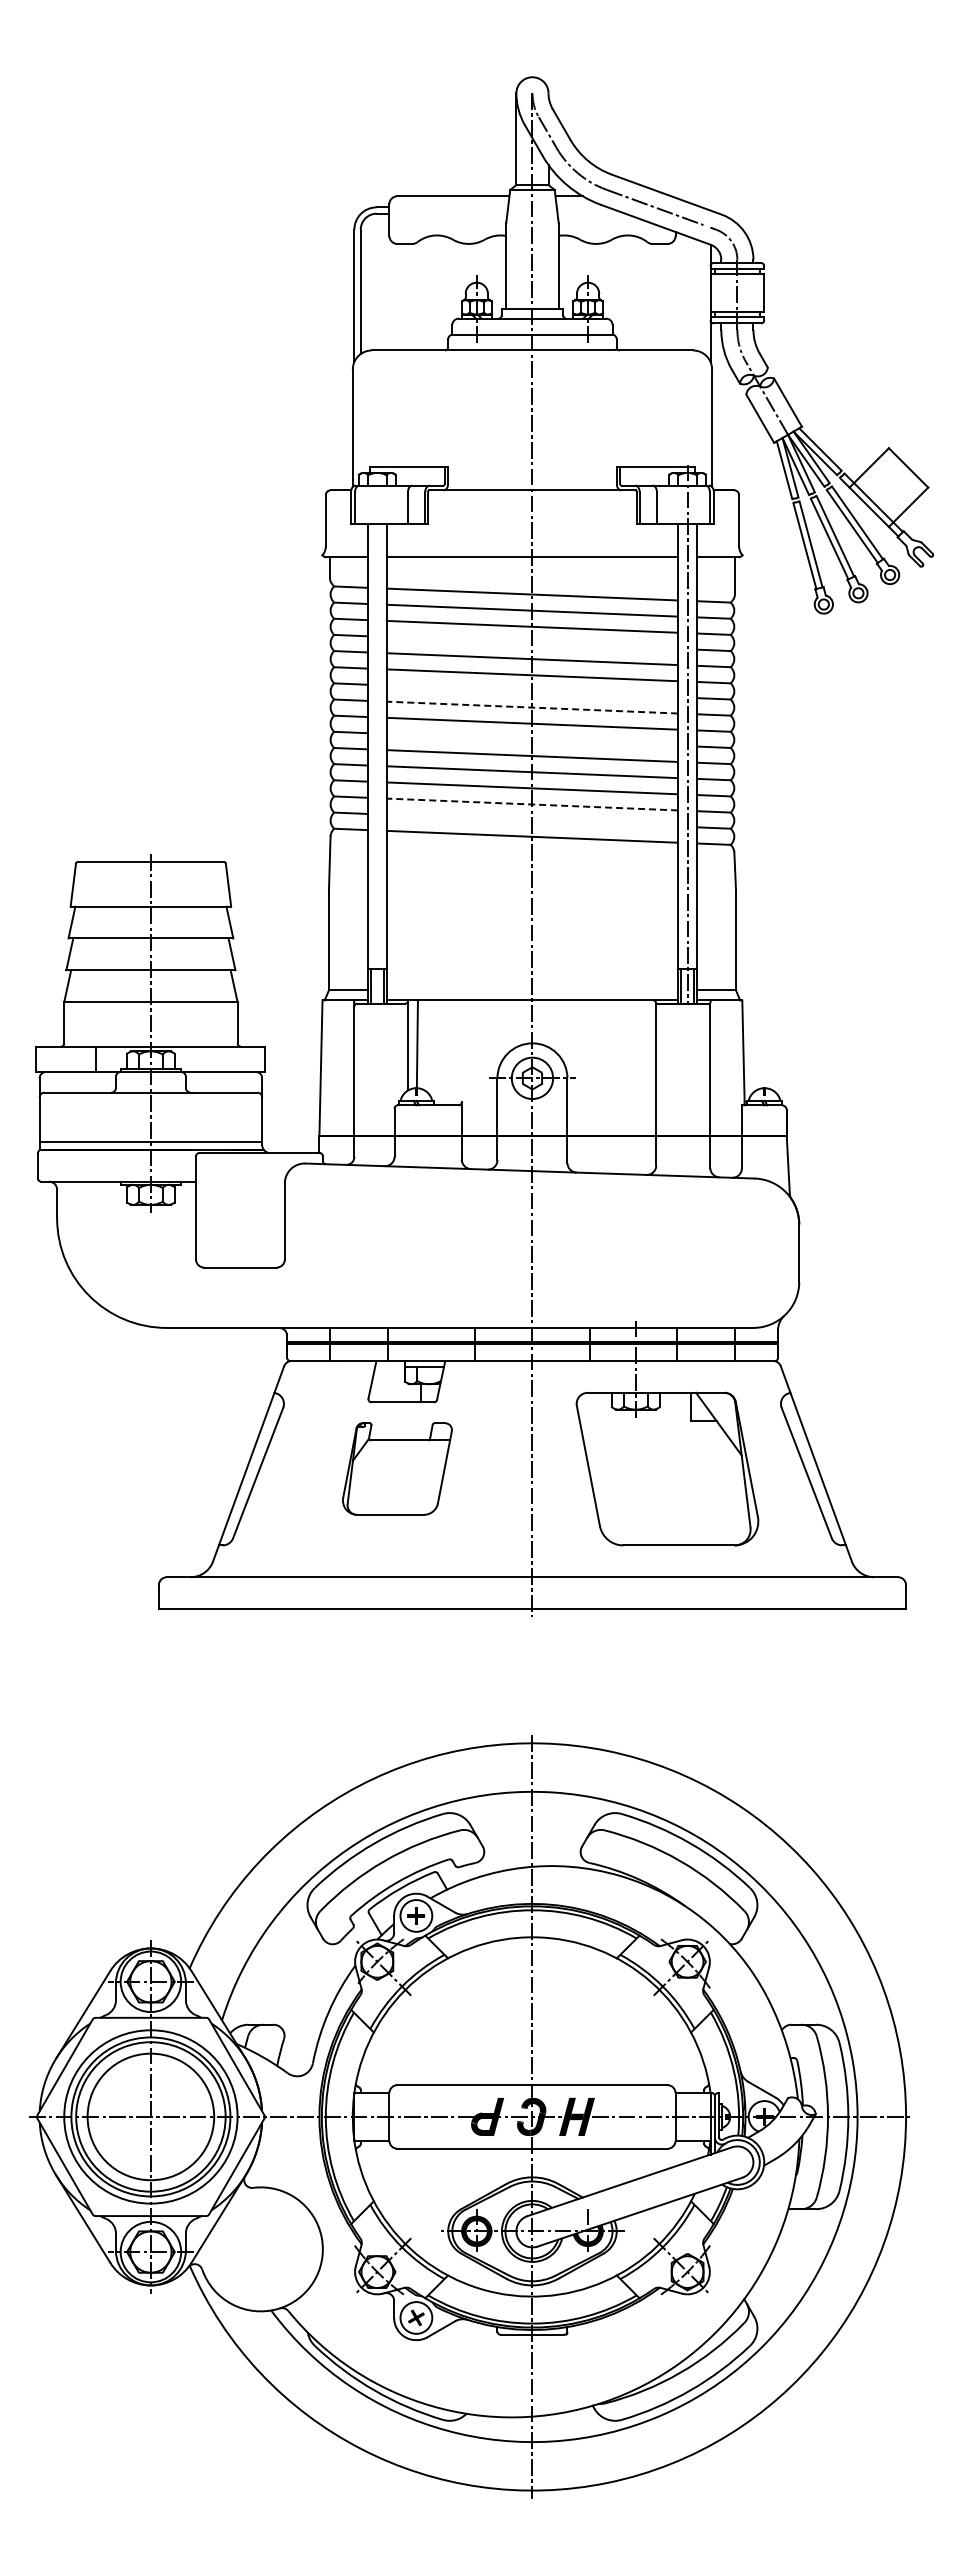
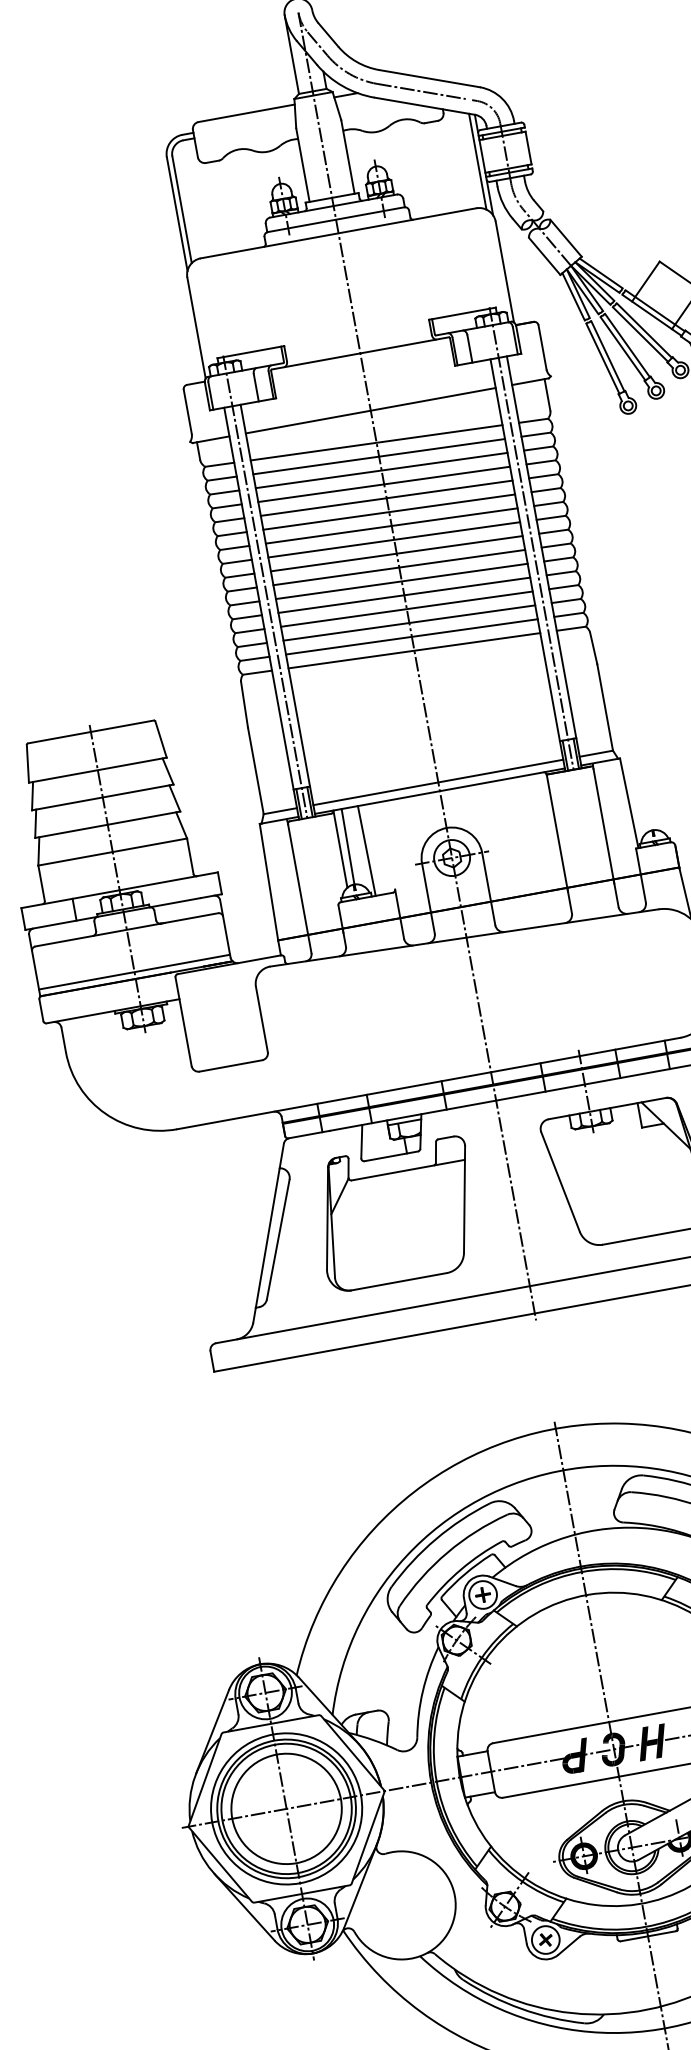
line: (704, 298) -> (478, 161), added
line: (532, 642) -> (384, 483), added
line: (532, 691) -> (391, 526), added
line: (532, 707) -> (394, 539), dashed -> solid
line: (377, 733) -> (265, 586), added
line: (532, 739) -> (399, 567), added
line: (532, 804) -> (409, 622), dashed -> solid
line: (532, 820) -> (411, 636), added
line: (532, 990) -> (438, 782), added
line: (437, 1052) -> (366, 850), added
part: (397, 1468) -> (397, 1213), size x1.67

